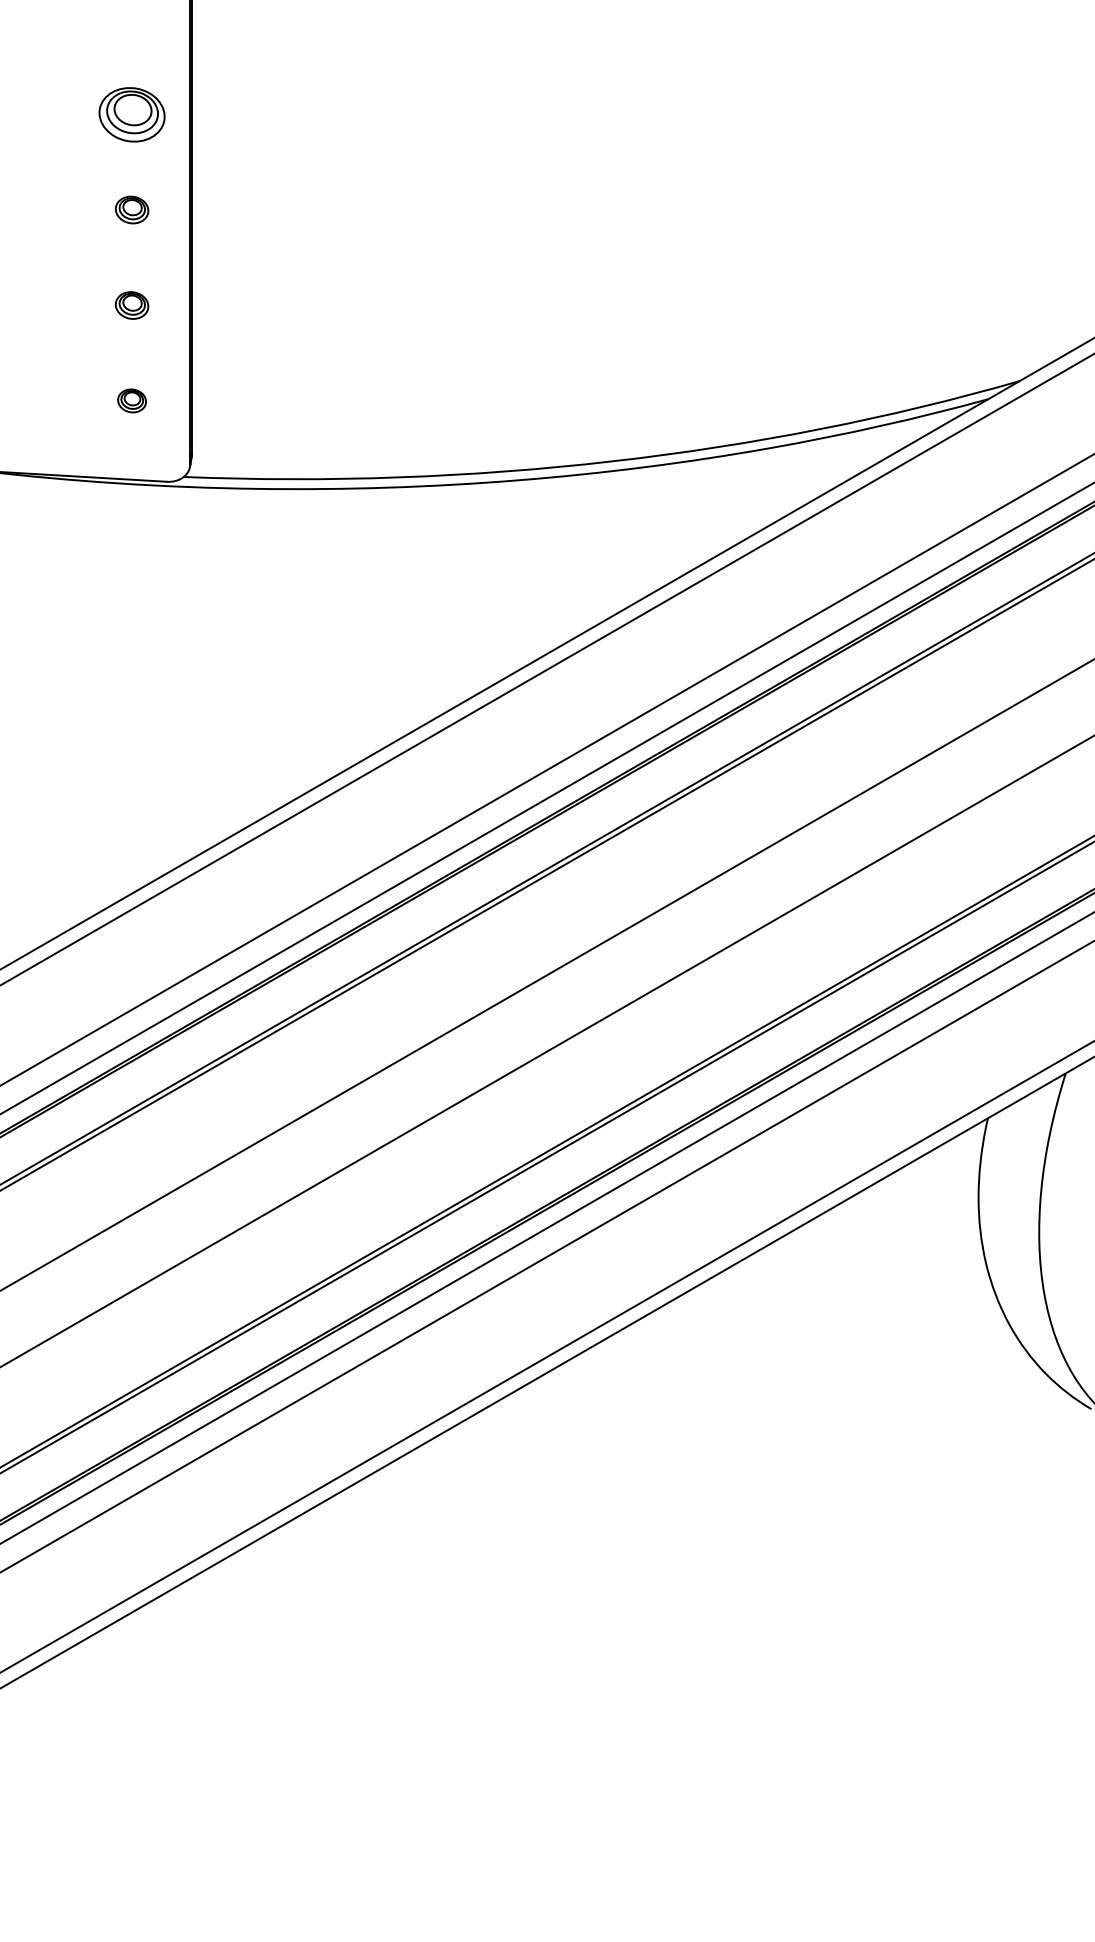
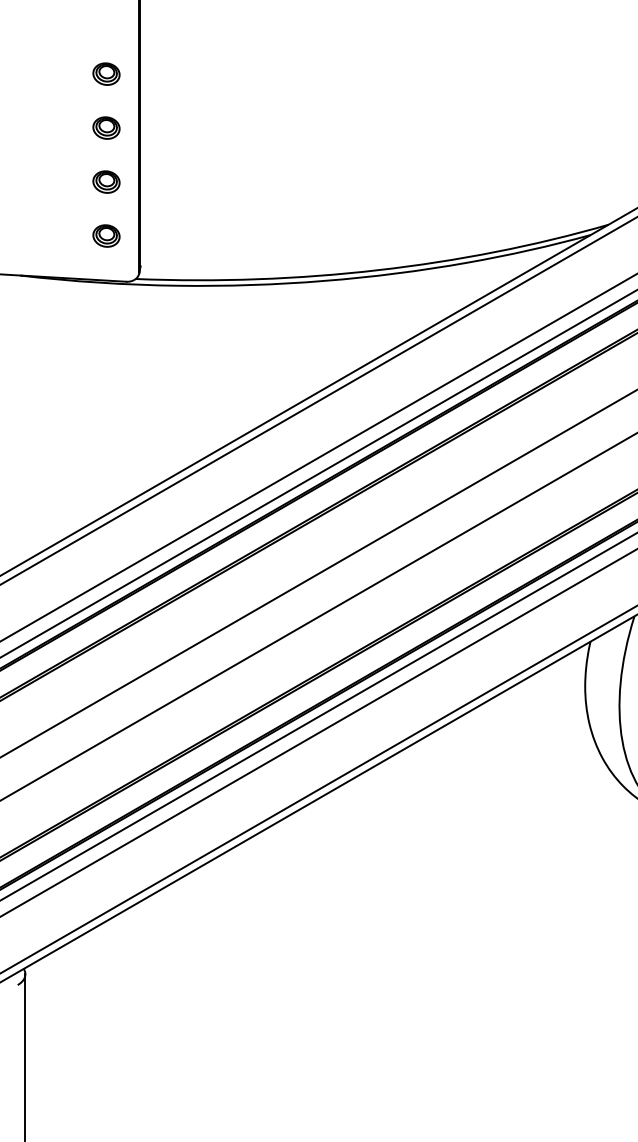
part: (132, 113) -> (106, 73), size x0.71
part: (132, 209) -> (106, 127), size x1.43
part: (132, 304) -> (106, 181), size x1.43
part: (132, 400) -> (106, 235), size x1.67

